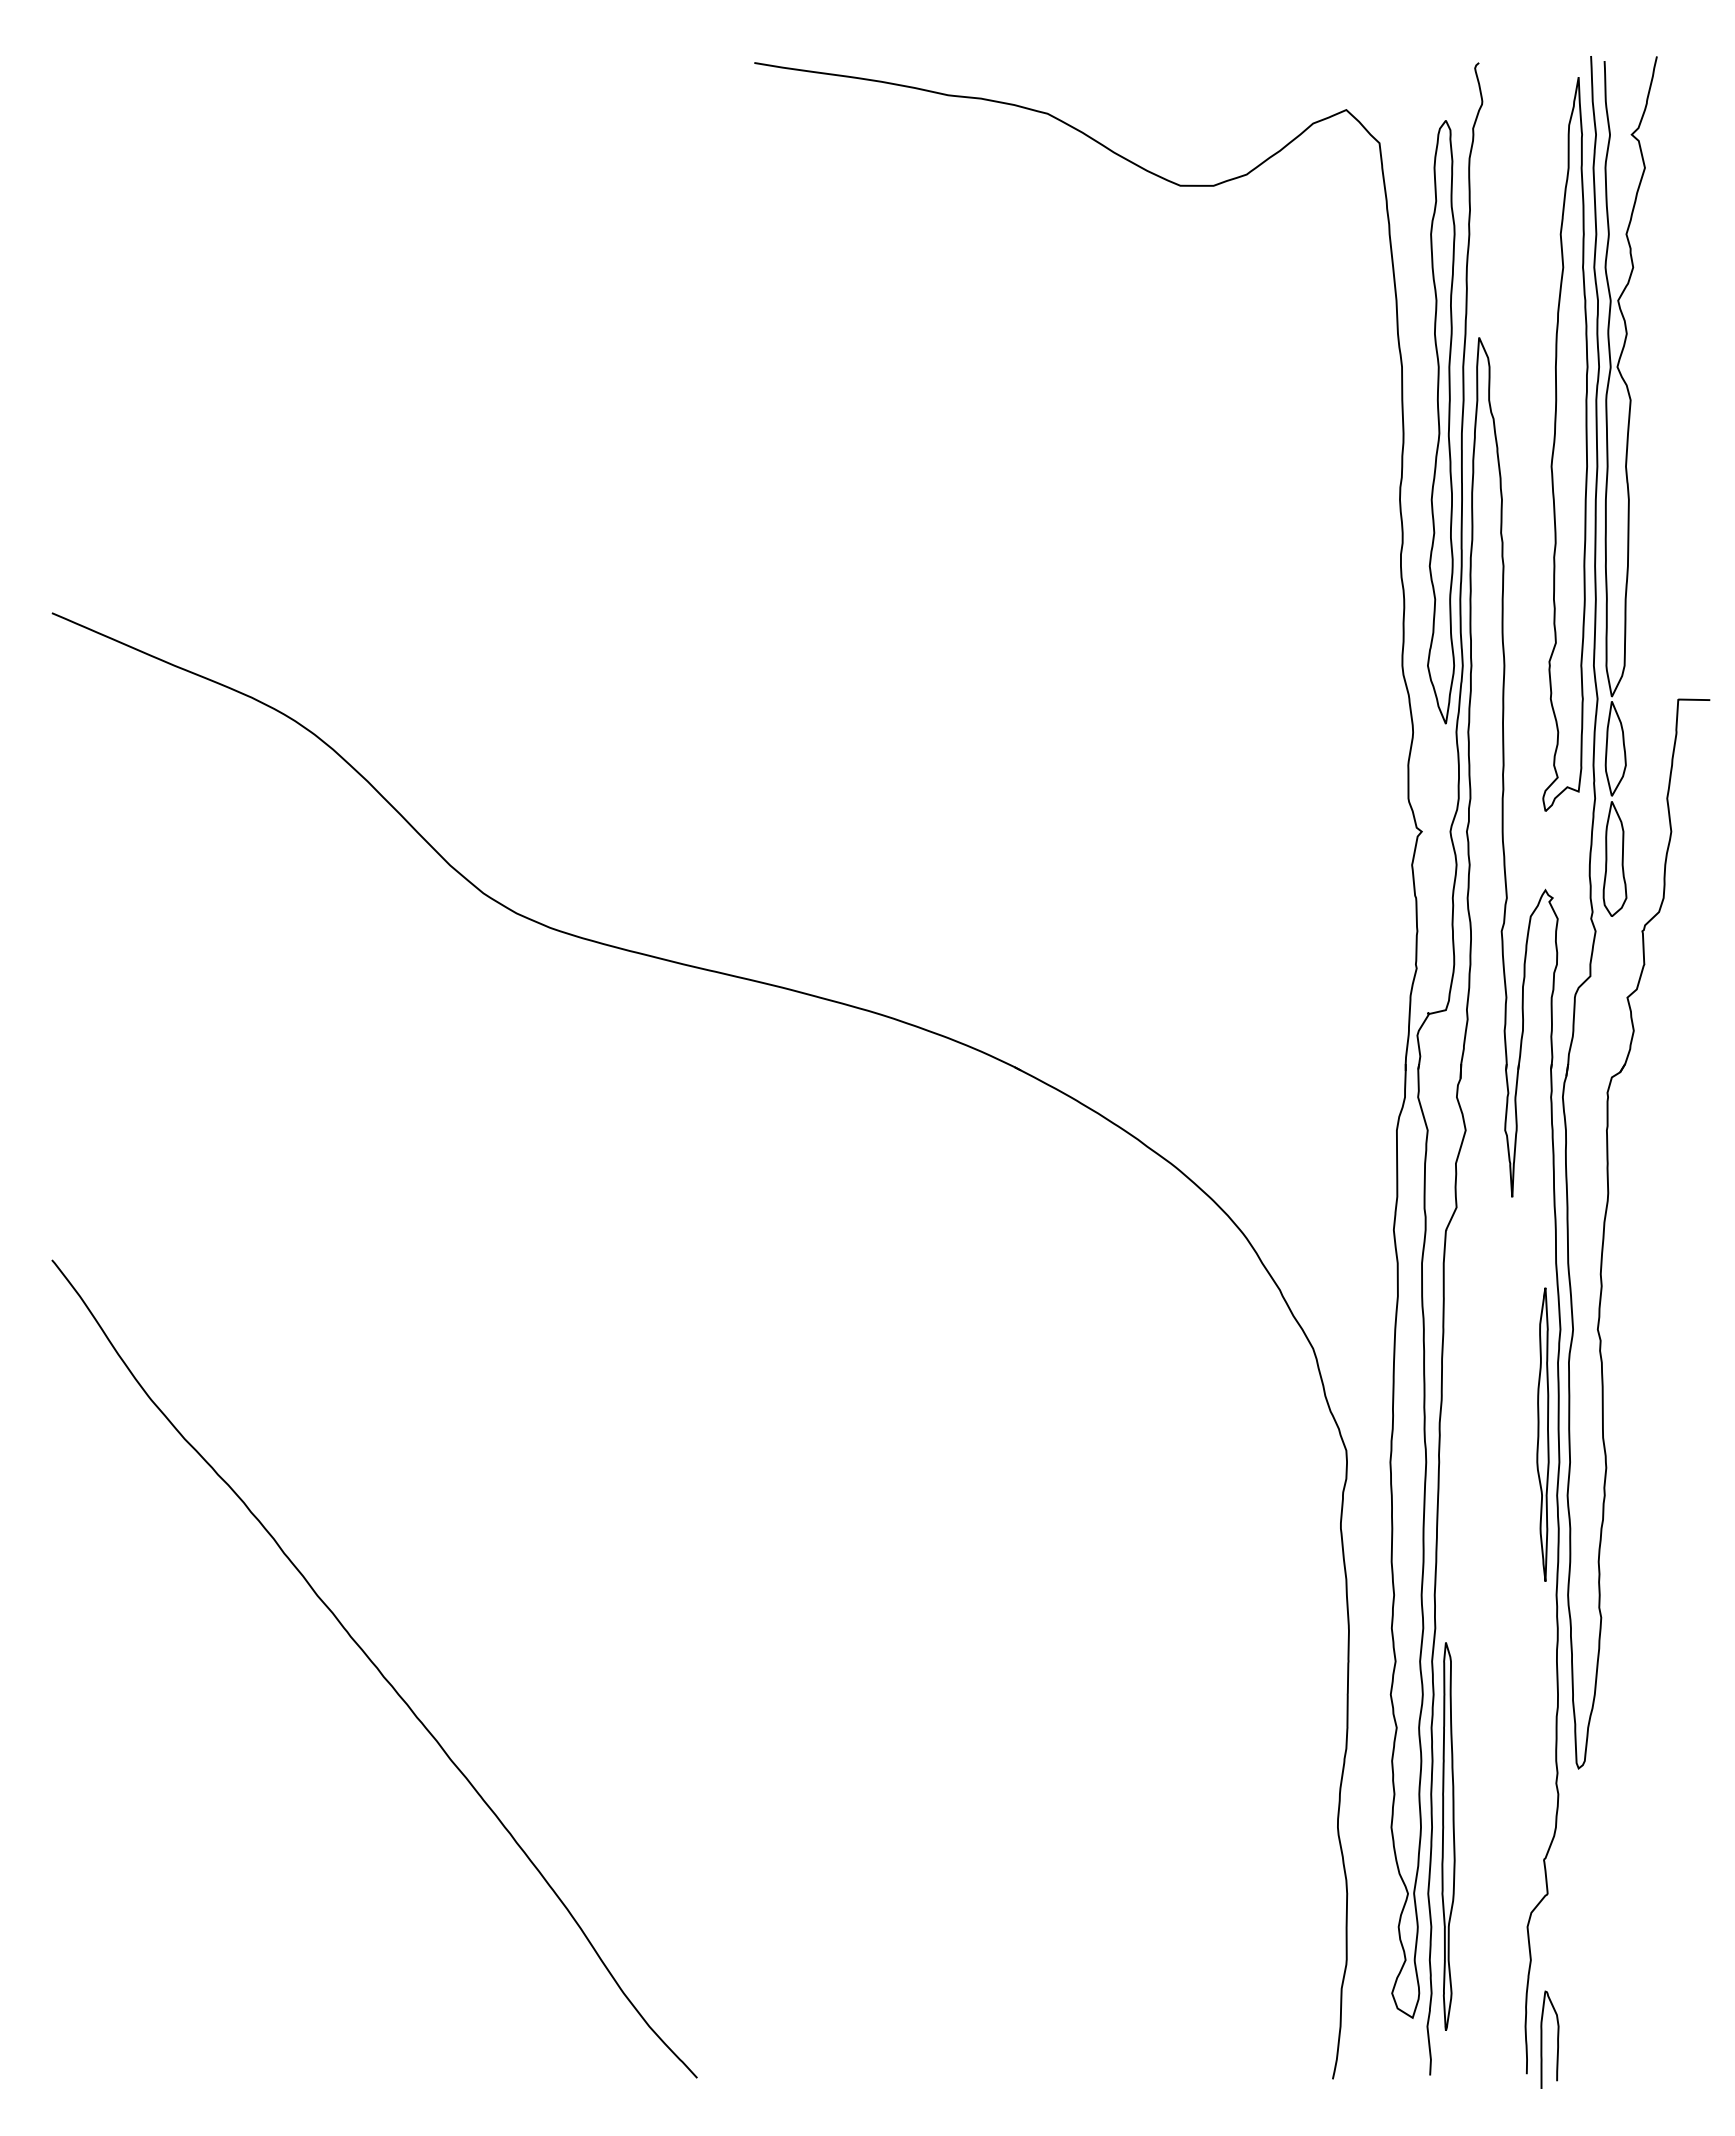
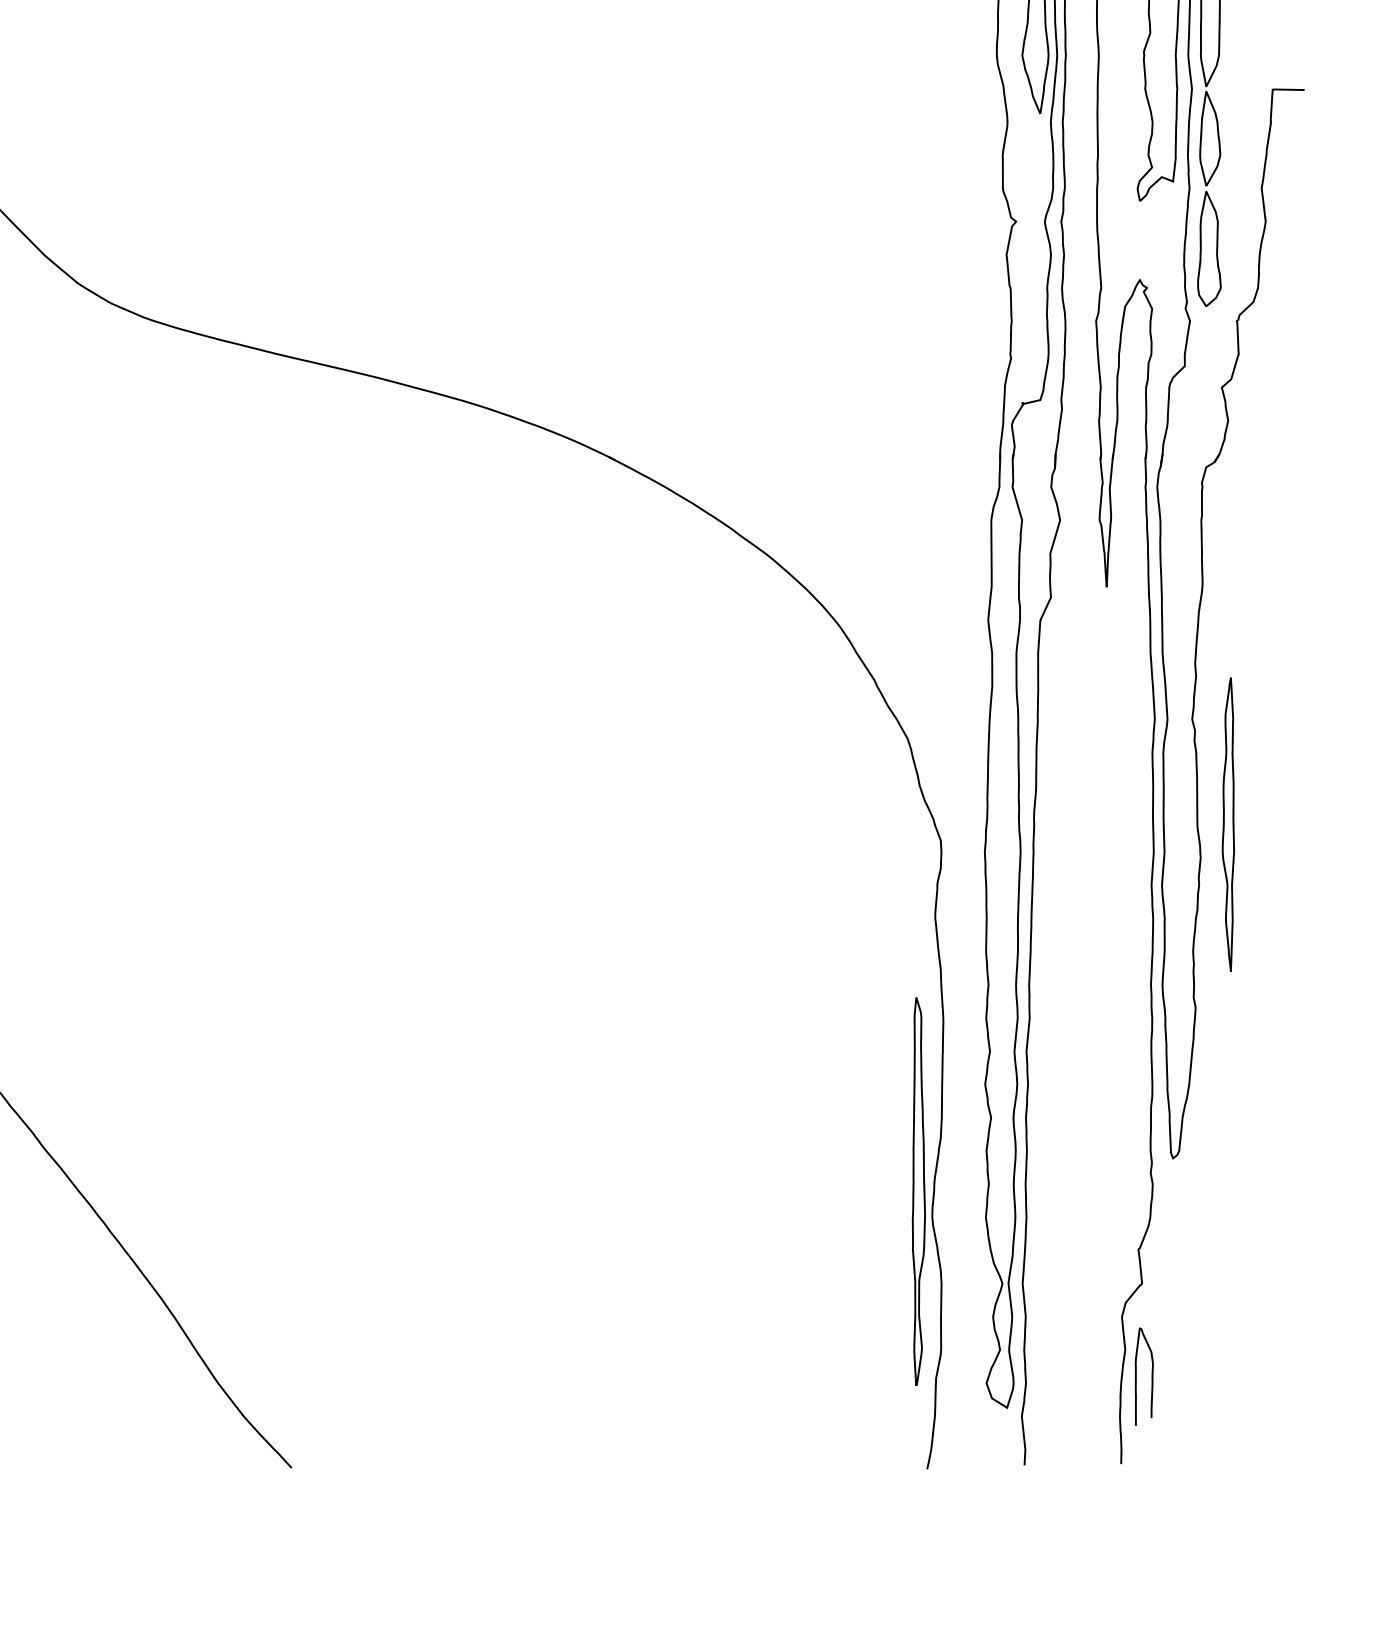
part: (1542, 1434) -> (1227, 824), moved
part: (1448, 1836) -> (918, 1191), moved
curve: (1542, 2039) -> (1136, 1376), moved

